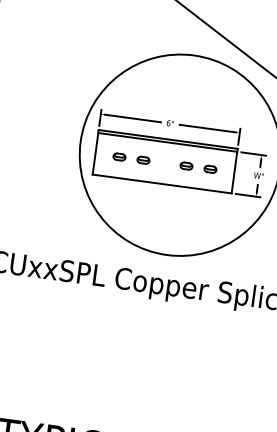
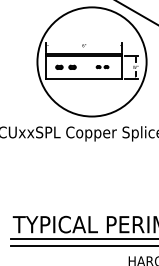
line: (132, 118) -> (63, 45), removed
line: (207, 128) -> (104, 45), removed
part: (198, 166) -> (102, 66), size x0.6

